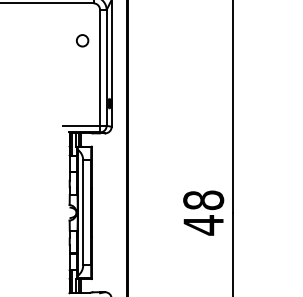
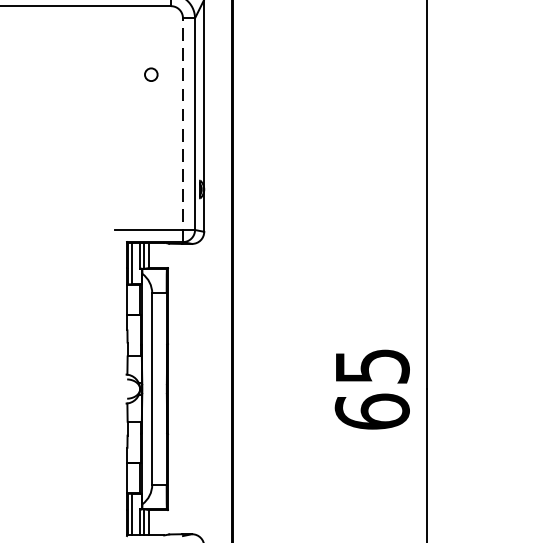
circle: (82, 40) -> (150, 74), size x0.6
line: (100, 70) -> (183, 128), solid -> dashed
text: (203, 212) -> (372, 388), 48 -> 65

